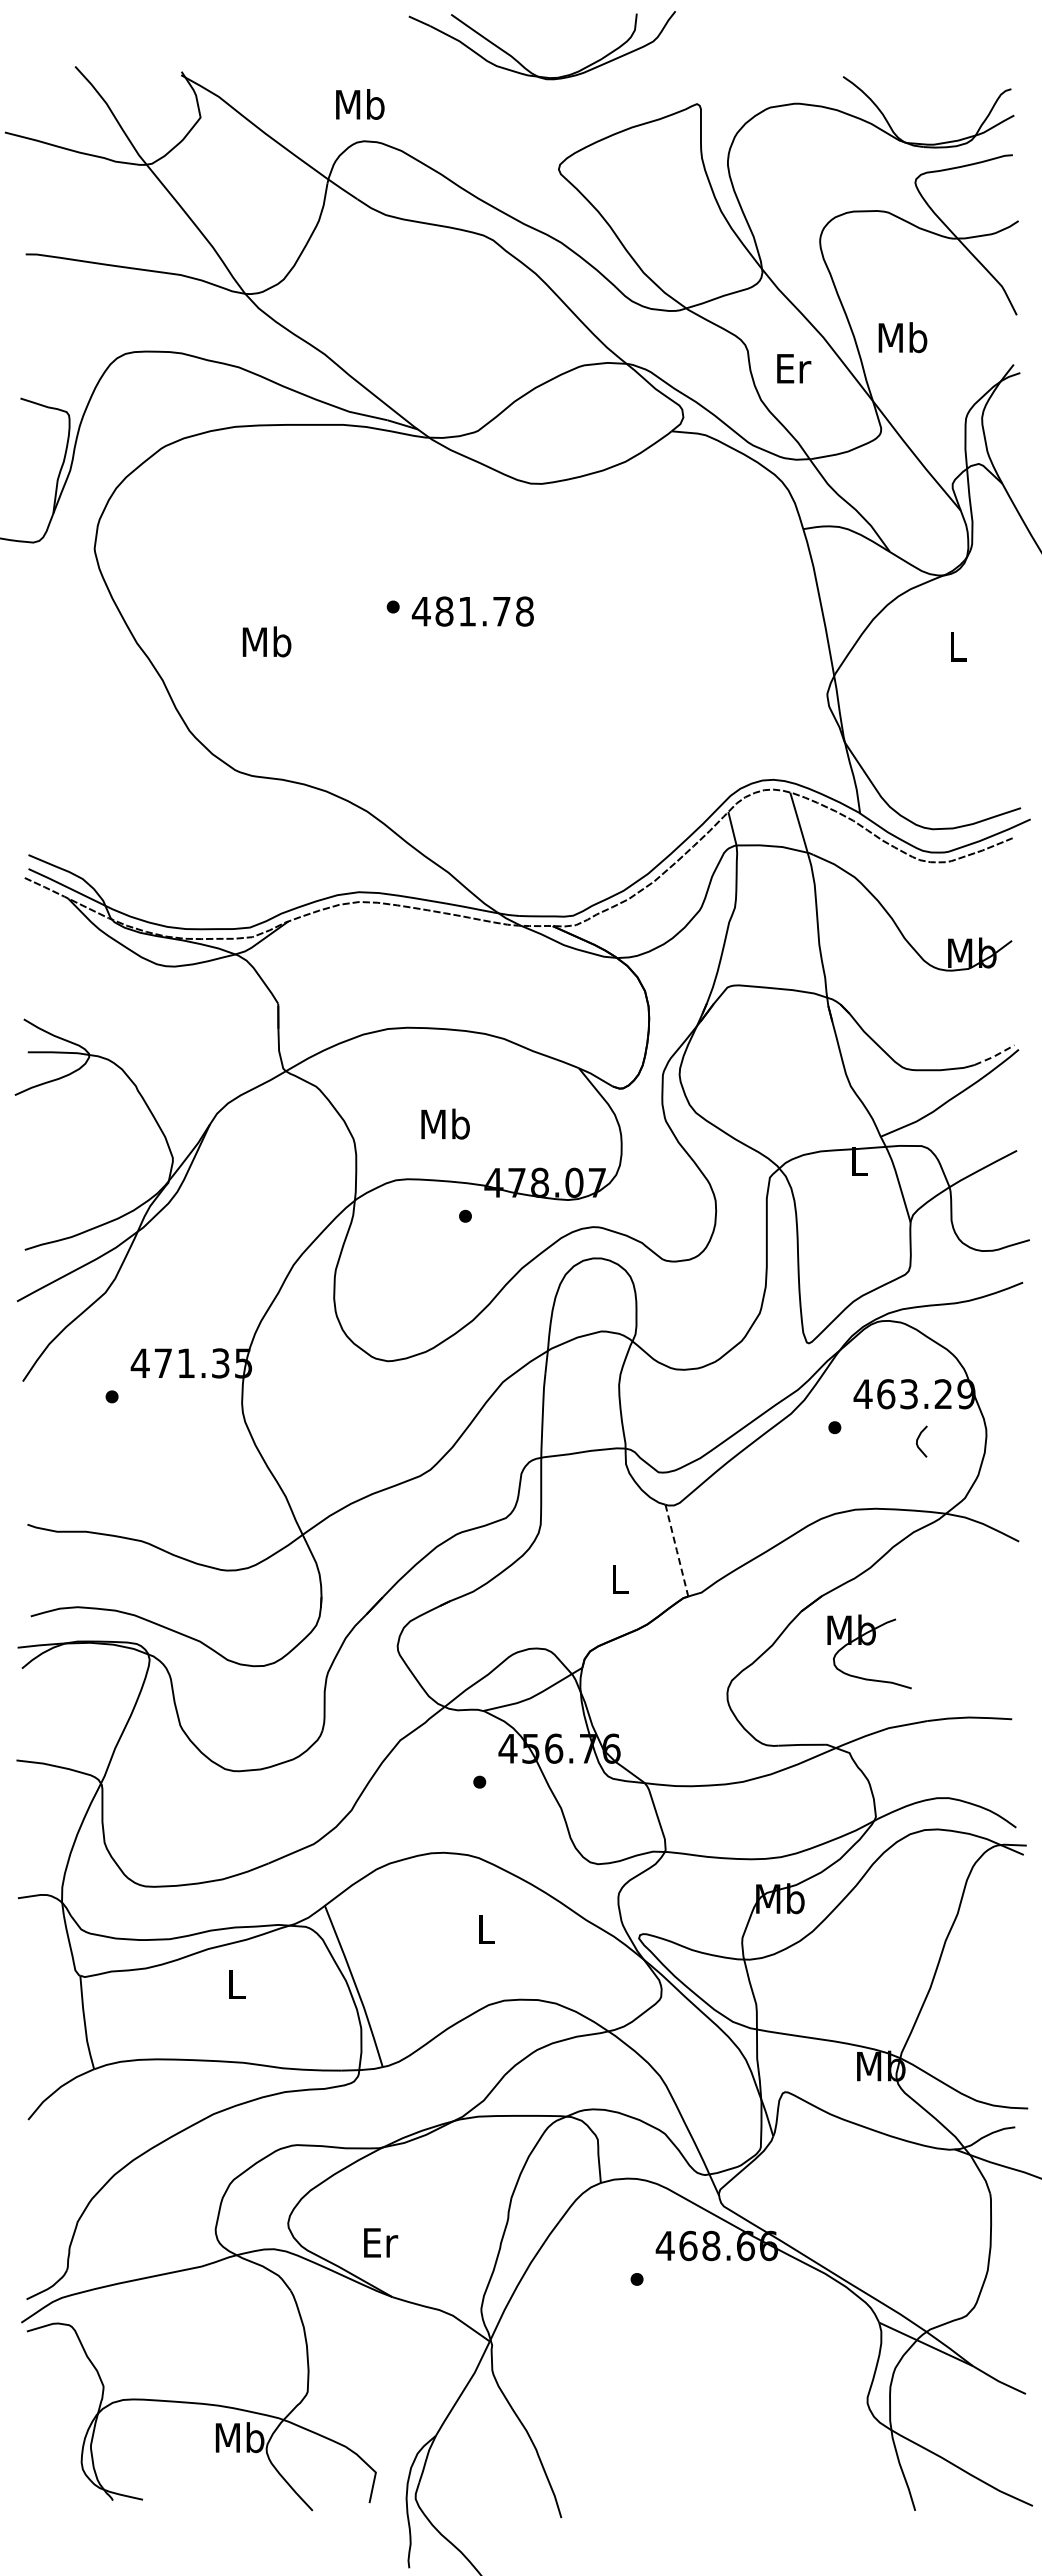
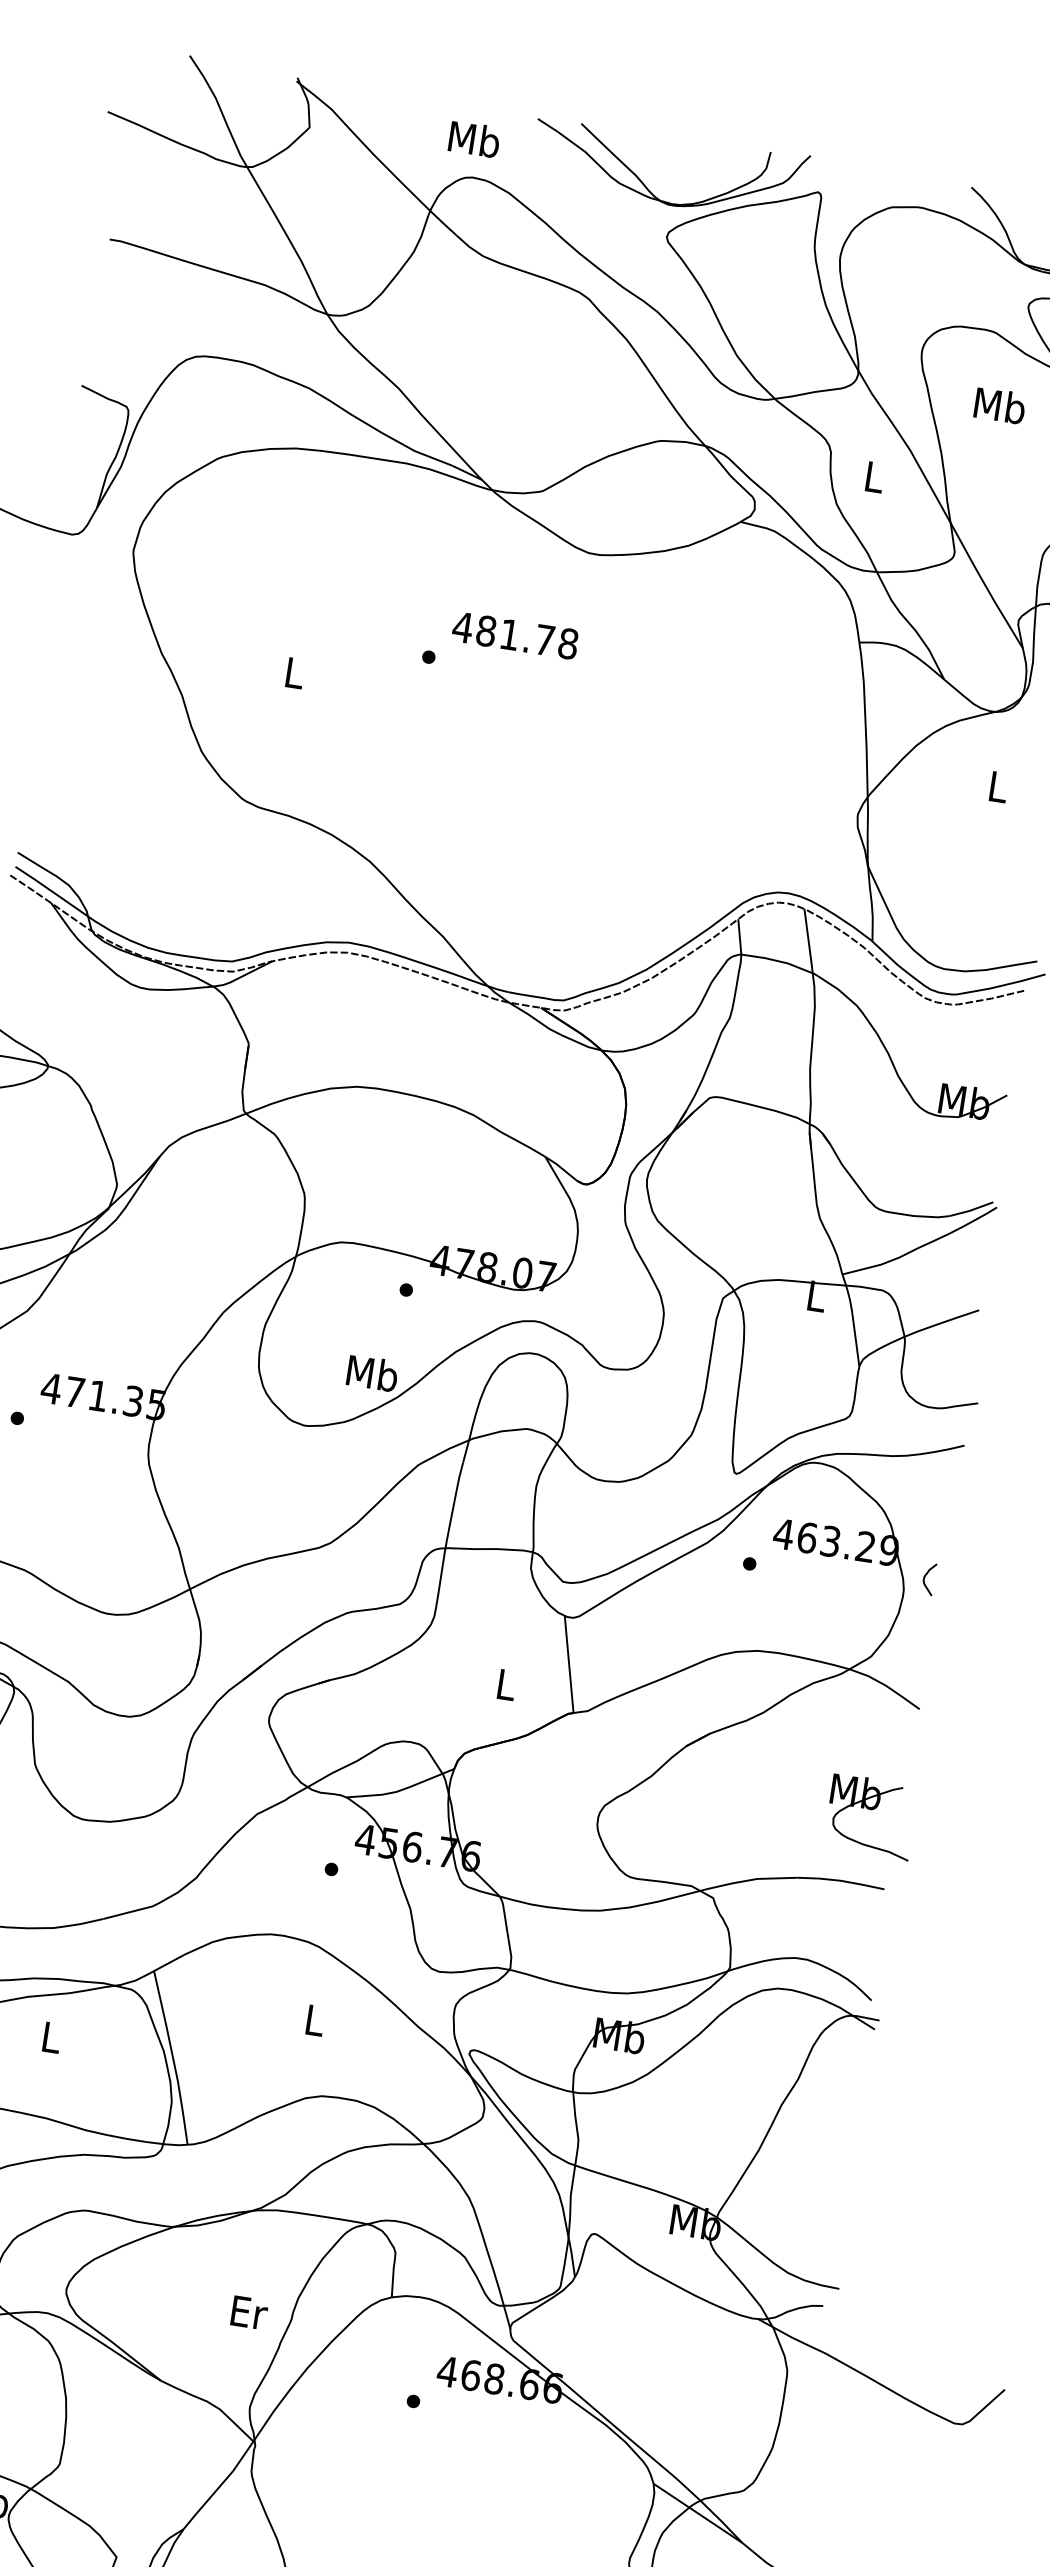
part: (522, 64) -> (646, 185), moved
text: (902, 337) -> (999, 405), moved
text: (794, 368) -> (875, 477), Er -> L
text: (472, 611) -> (514, 635), moved
text: (266, 641) -> (294, 672), Mb -> L
line: (995, 1056) -> (972, 1210), dashed -> solid
text: (445, 1123) -> (372, 1372), moved
curve: (918, 1439) -> (925, 1576), moved
line: (676, 1550) -> (568, 1664), dashed -> solid
part: (869, 1651) -> (871, 1816), moved
text: (381, 2242) -> (250, 2312), moved

